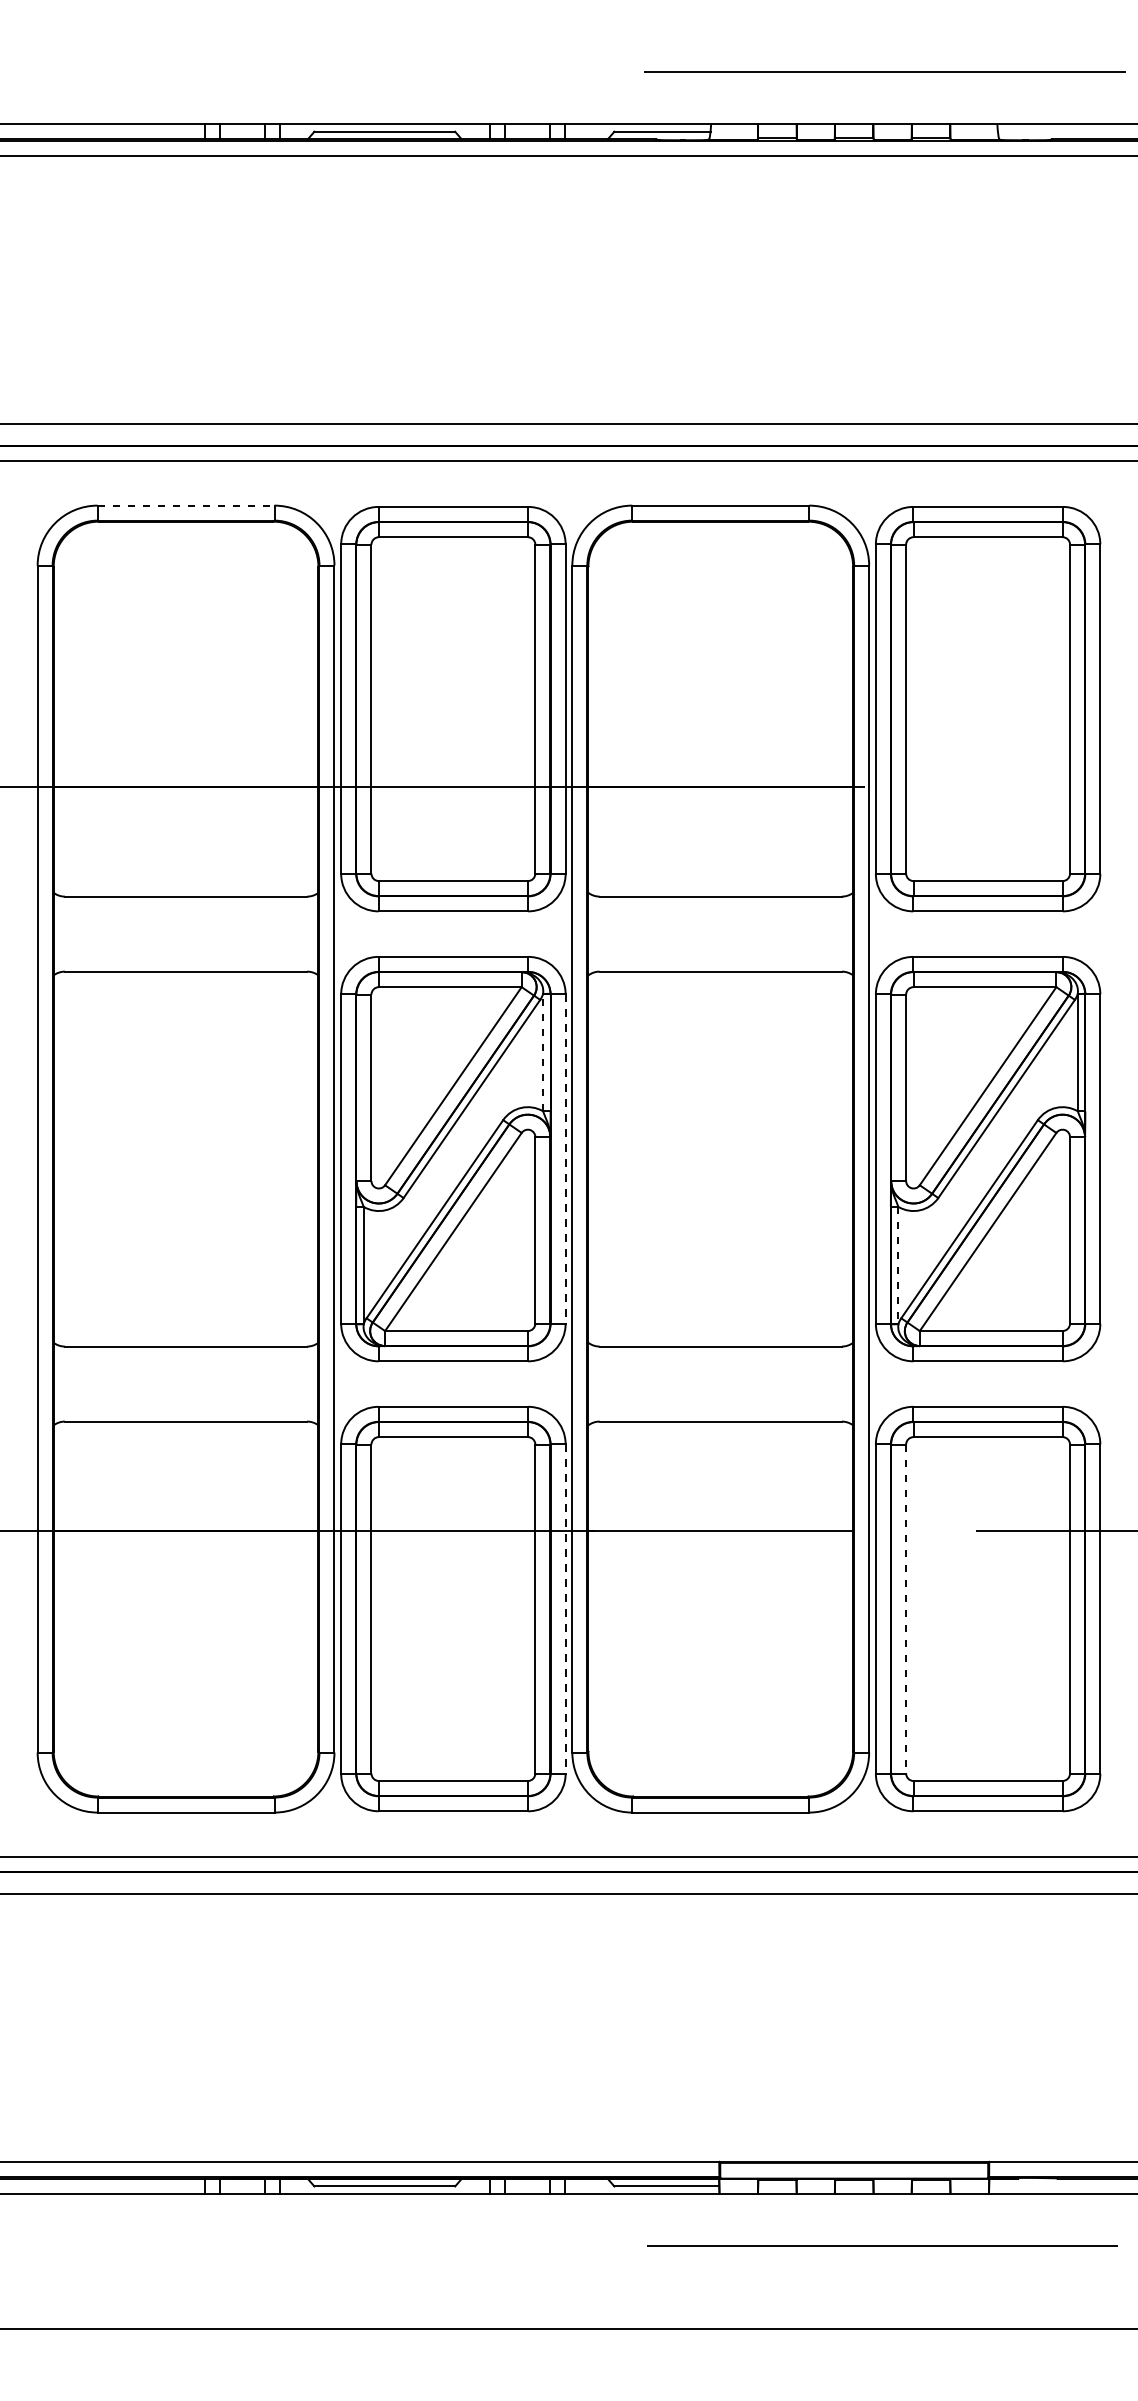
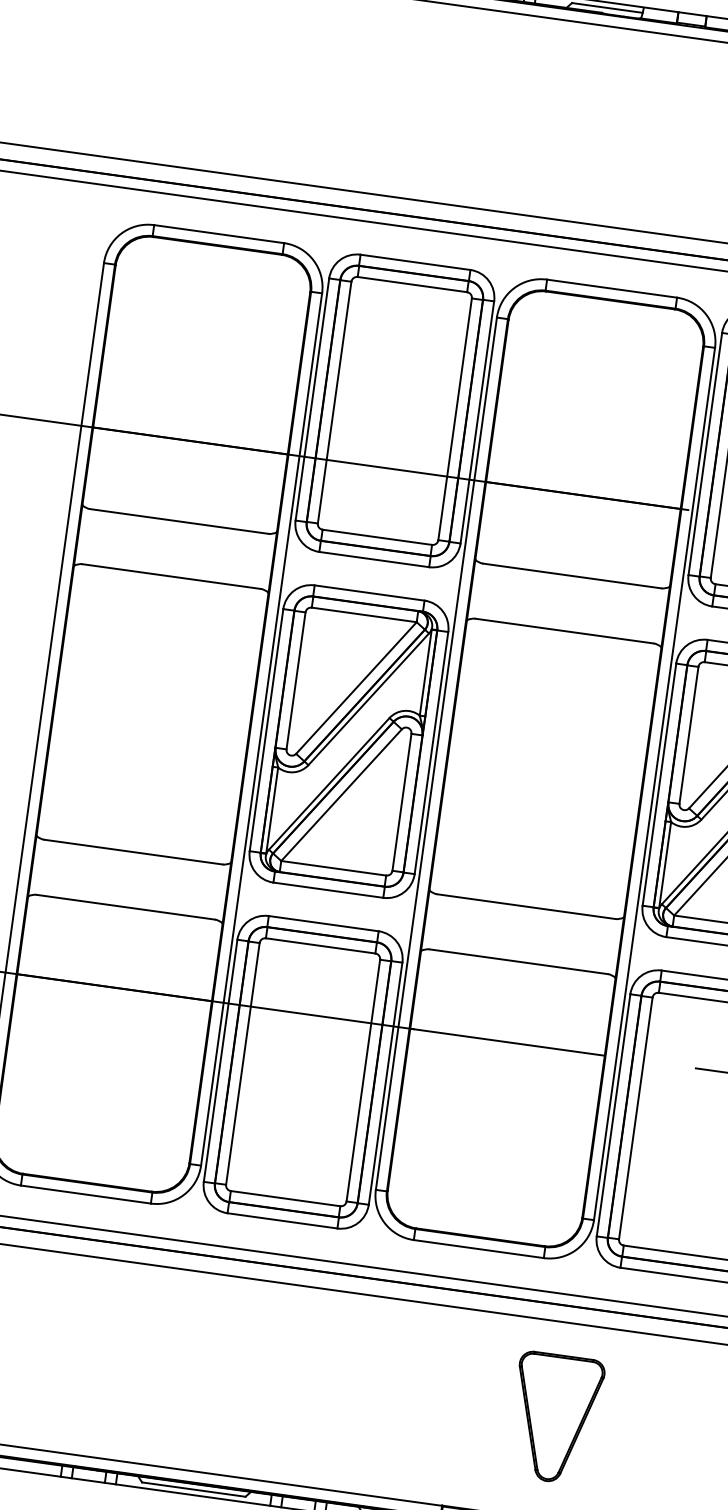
line: (186, 505) -> (219, 234), dashed -> solid
line: (543, 1052) -> (426, 672), dashed -> solid
line: (565, 1159) -> (431, 753), dashed -> solid
line: (898, 1265) -> (665, 865), dashed -> solid
line: (565, 1609) -> (385, 1084), dashed -> solid
line: (906, 1609) -> (636, 1118), dashed -> solid
part: (853, 2024) -> (554, 1418), added

